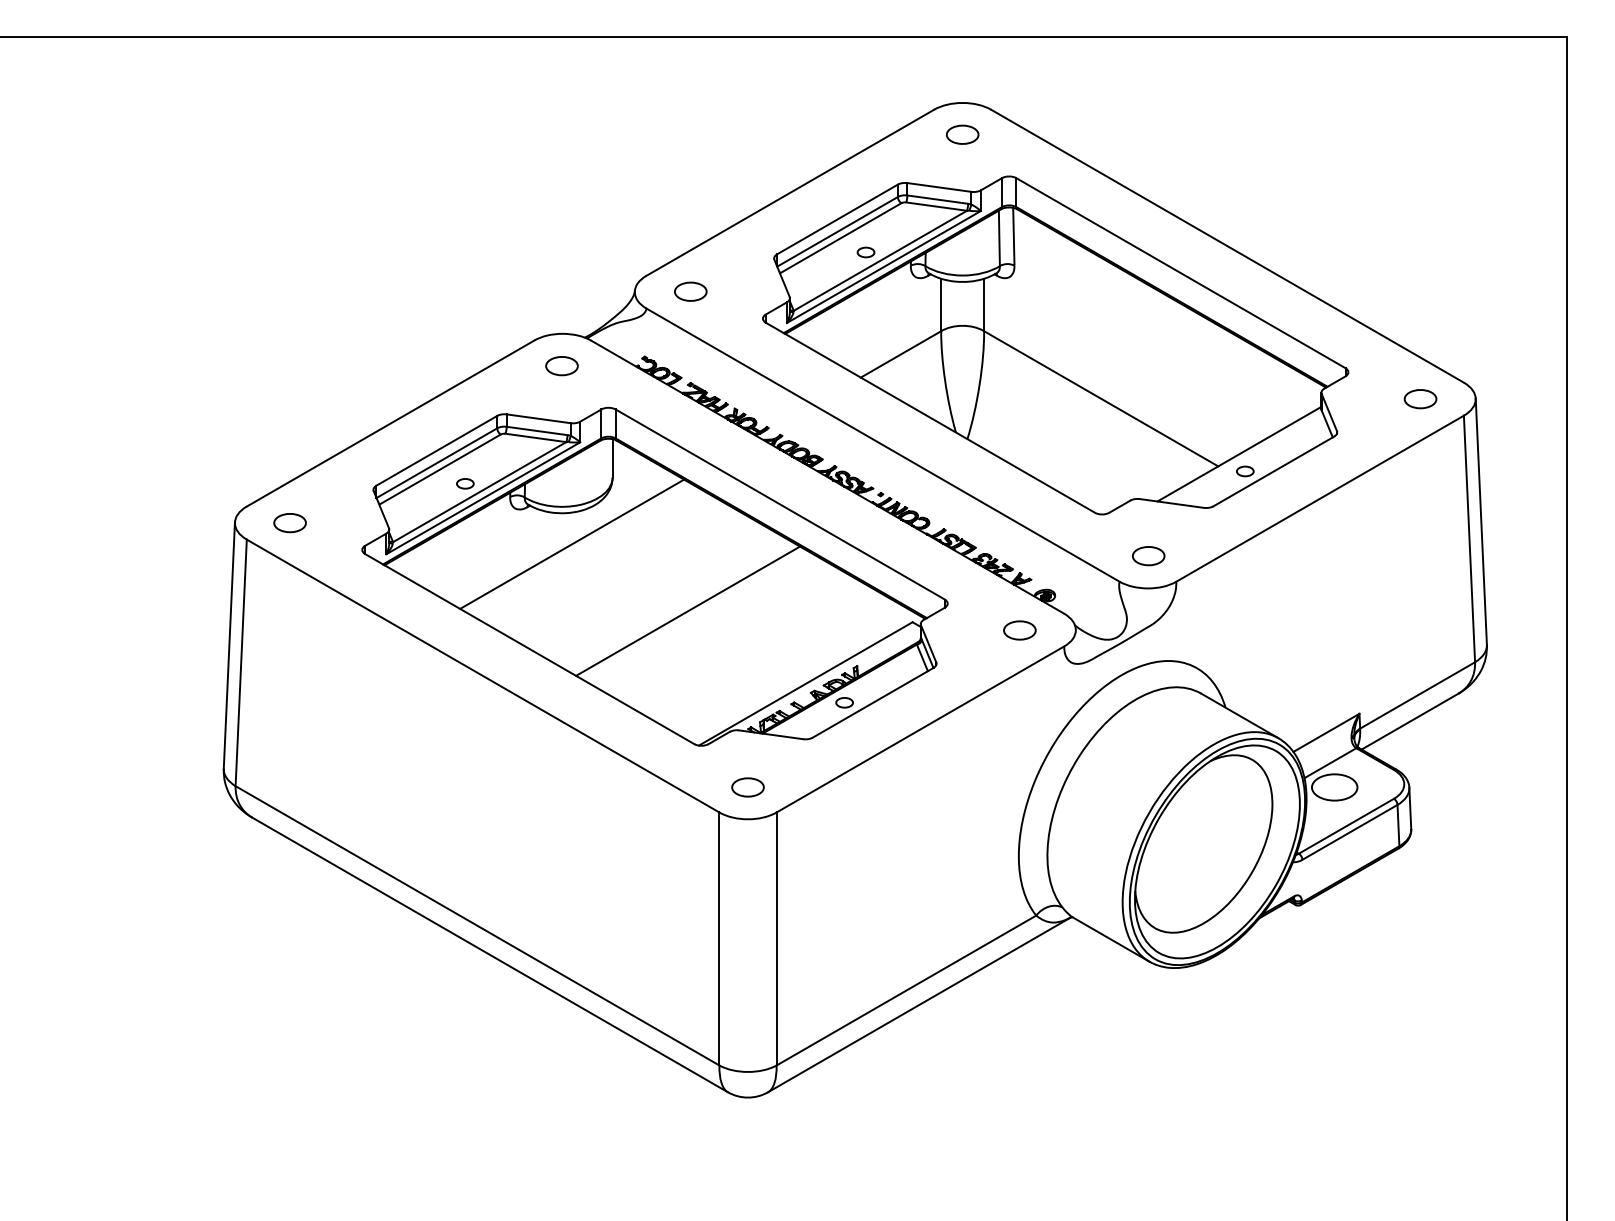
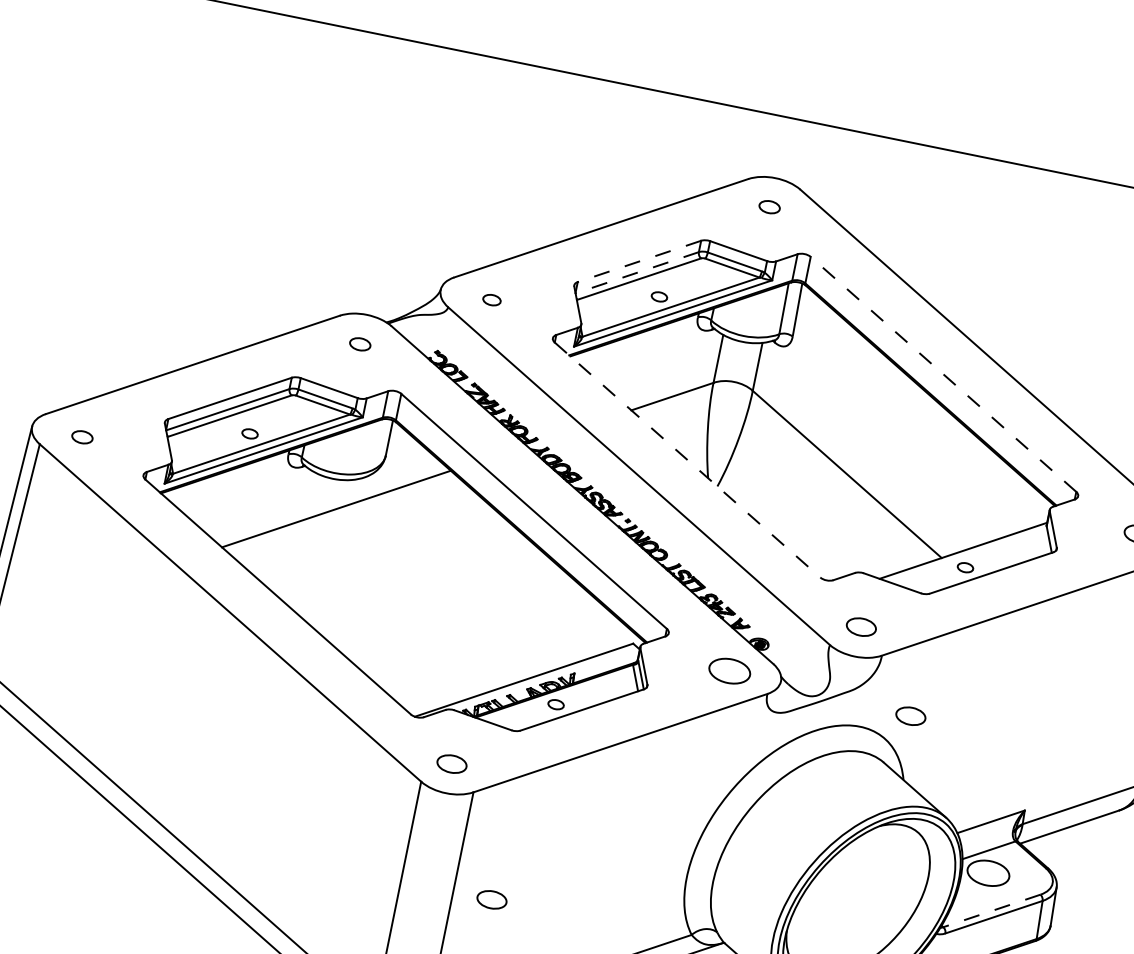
part: (962, 134) -> (769, 206), size x0.7
line: (837, 219) -> (639, 261), solid -> dashed
line: (837, 231) -> (637, 272), solid -> dashed
line: (1180, 272) -> (943, 373), solid -> dashed
part: (690, 291) -> (491, 299), size x0.6
part: (561, 366) -> (359, 344), size x0.7
line: (930, 418) -> (687, 460), solid -> dashed
part: (289, 523) -> (81, 437), size x0.7
line: (688, 610) -> (430, 591), removed
part: (1019, 630) -> (729, 671), size x1.4
part: (1219, 639) -> (910, 716), added
line: (1346, 826) -> (991, 911), solid -> dashed
part: (818, 921) -> (491, 899), added

